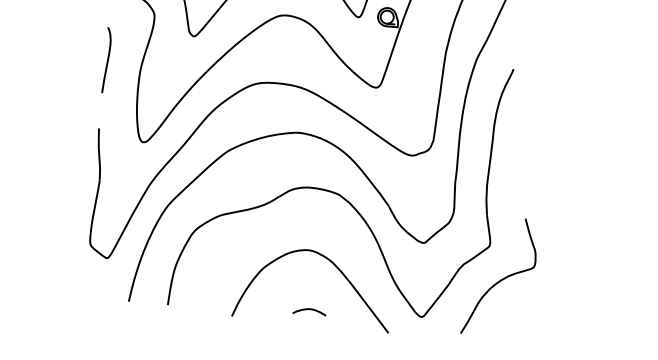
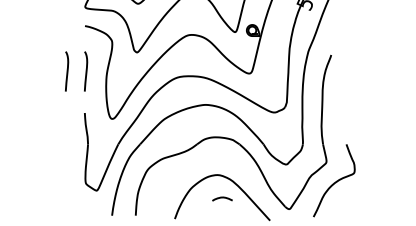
curve: (76, 57) -> (67, 71), added
curve: (309, 310) -> (222, 198), moved

